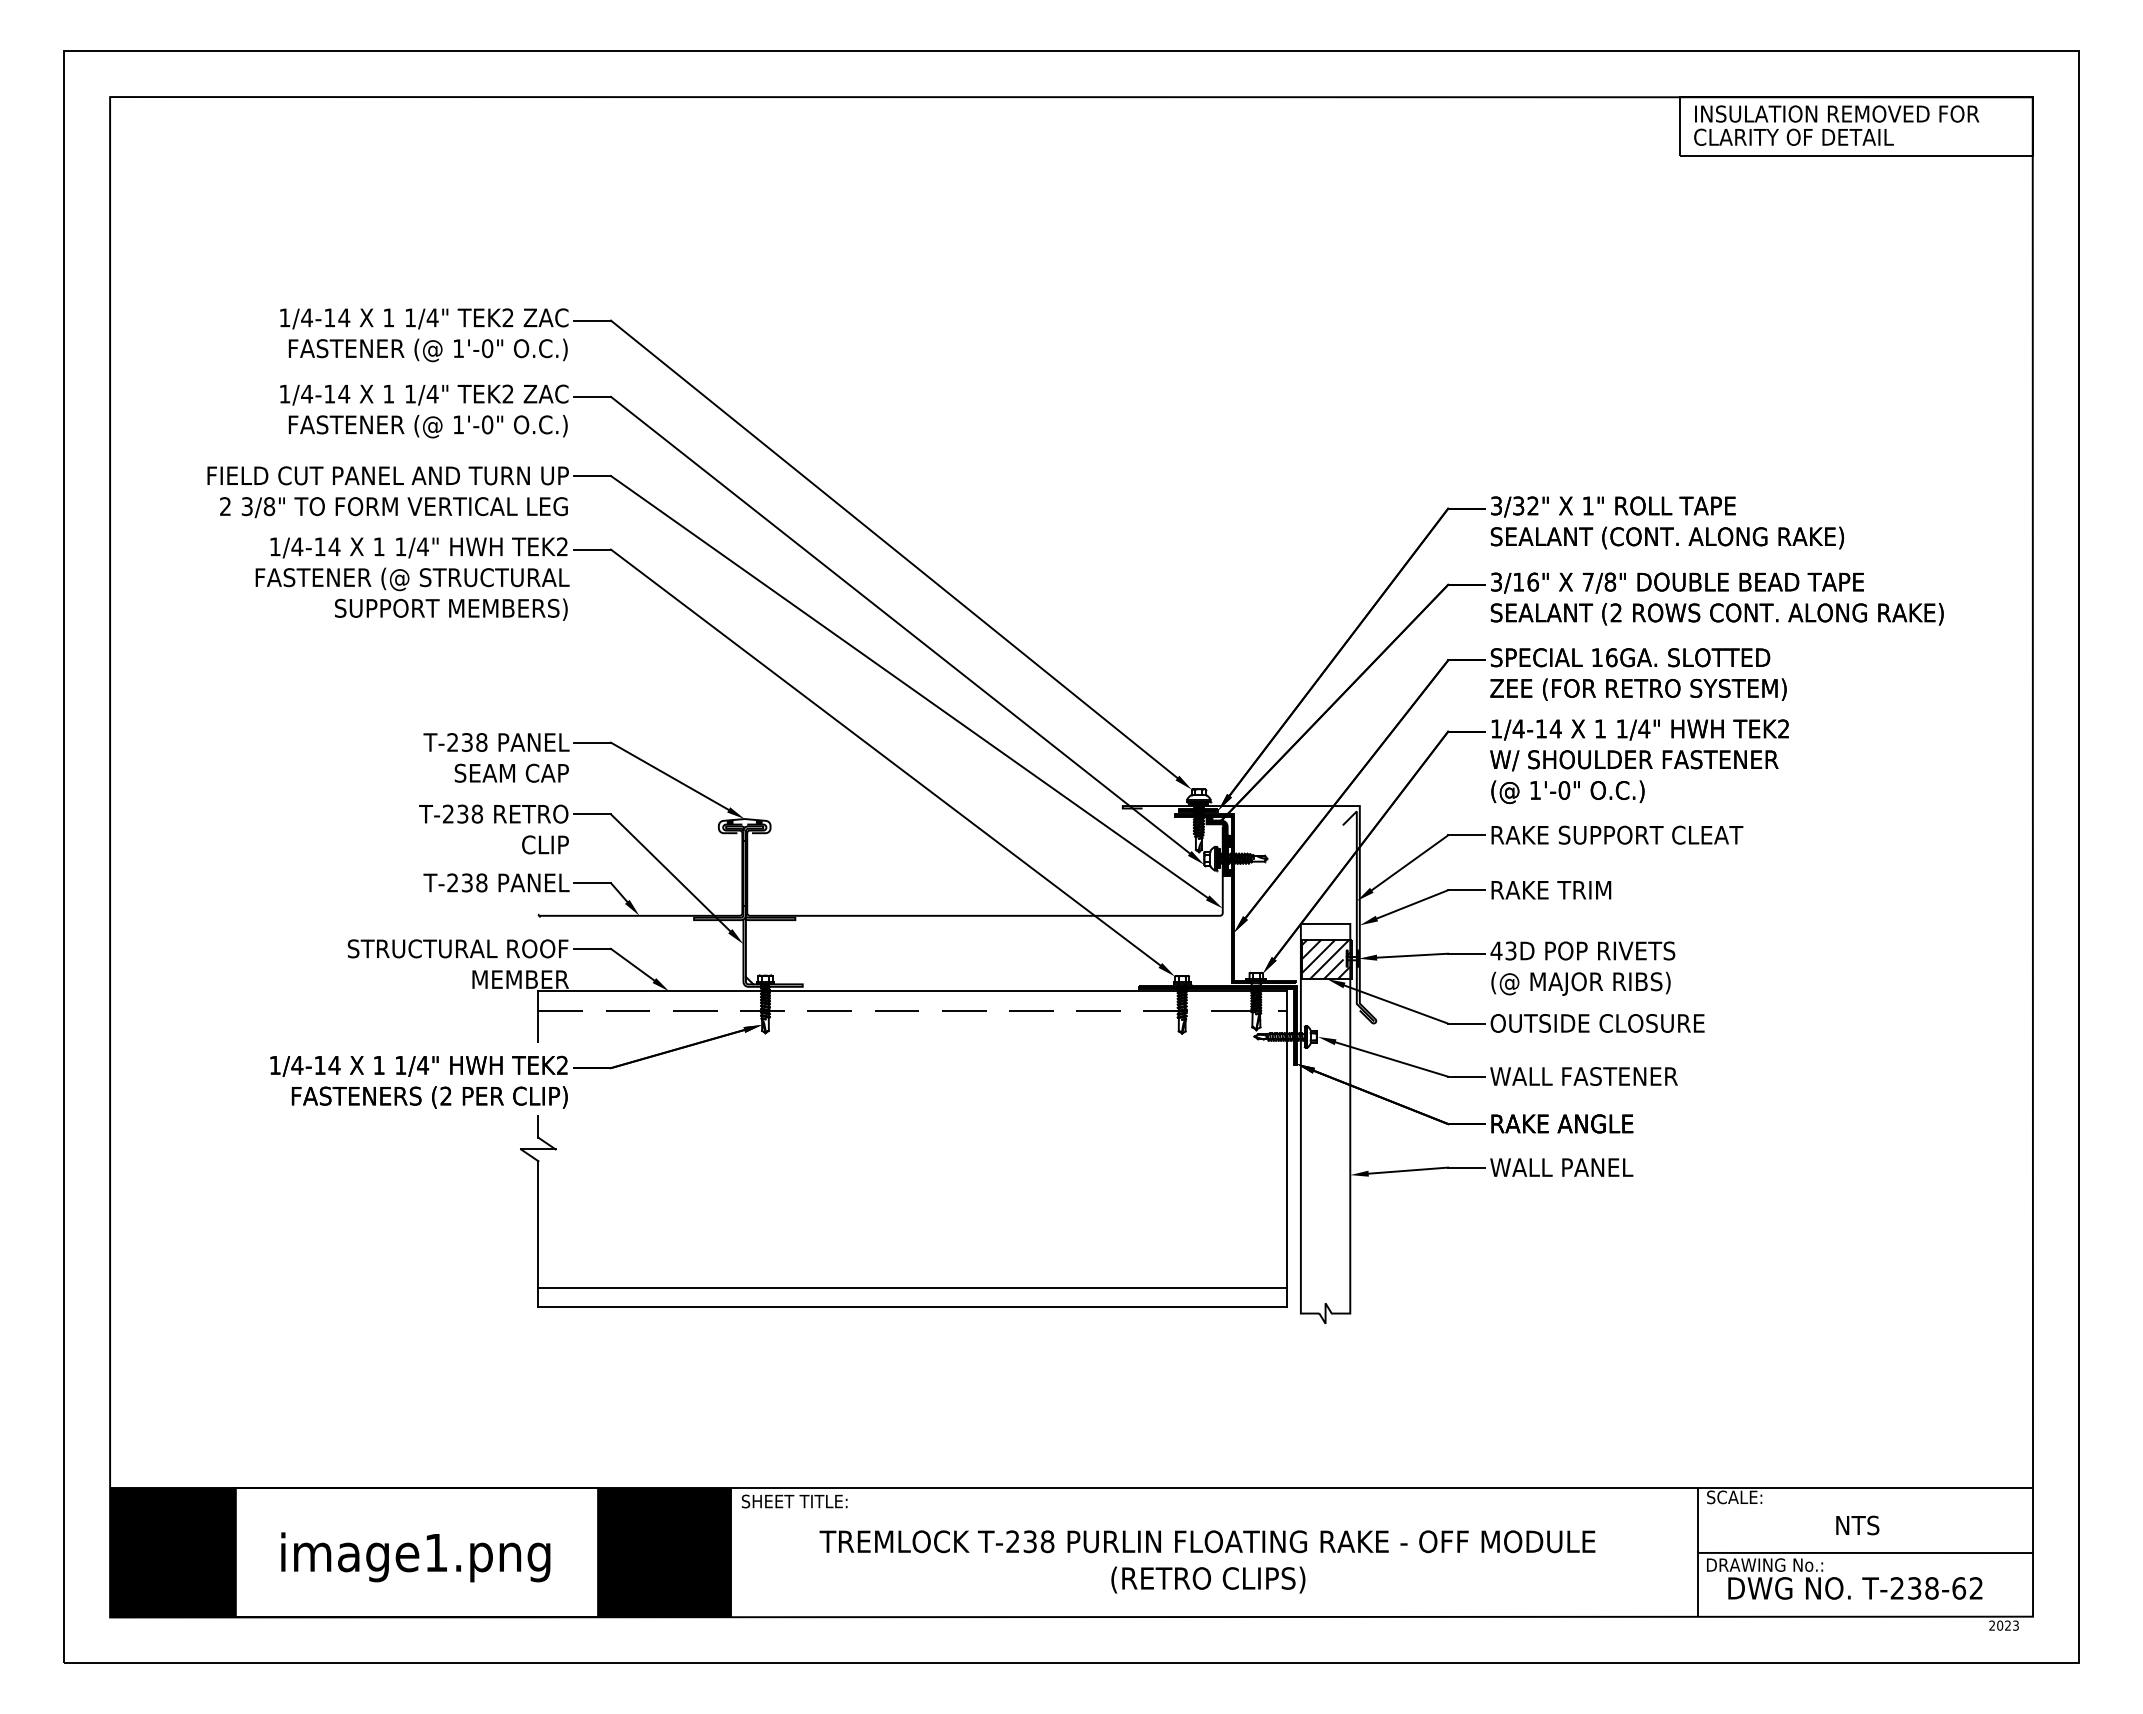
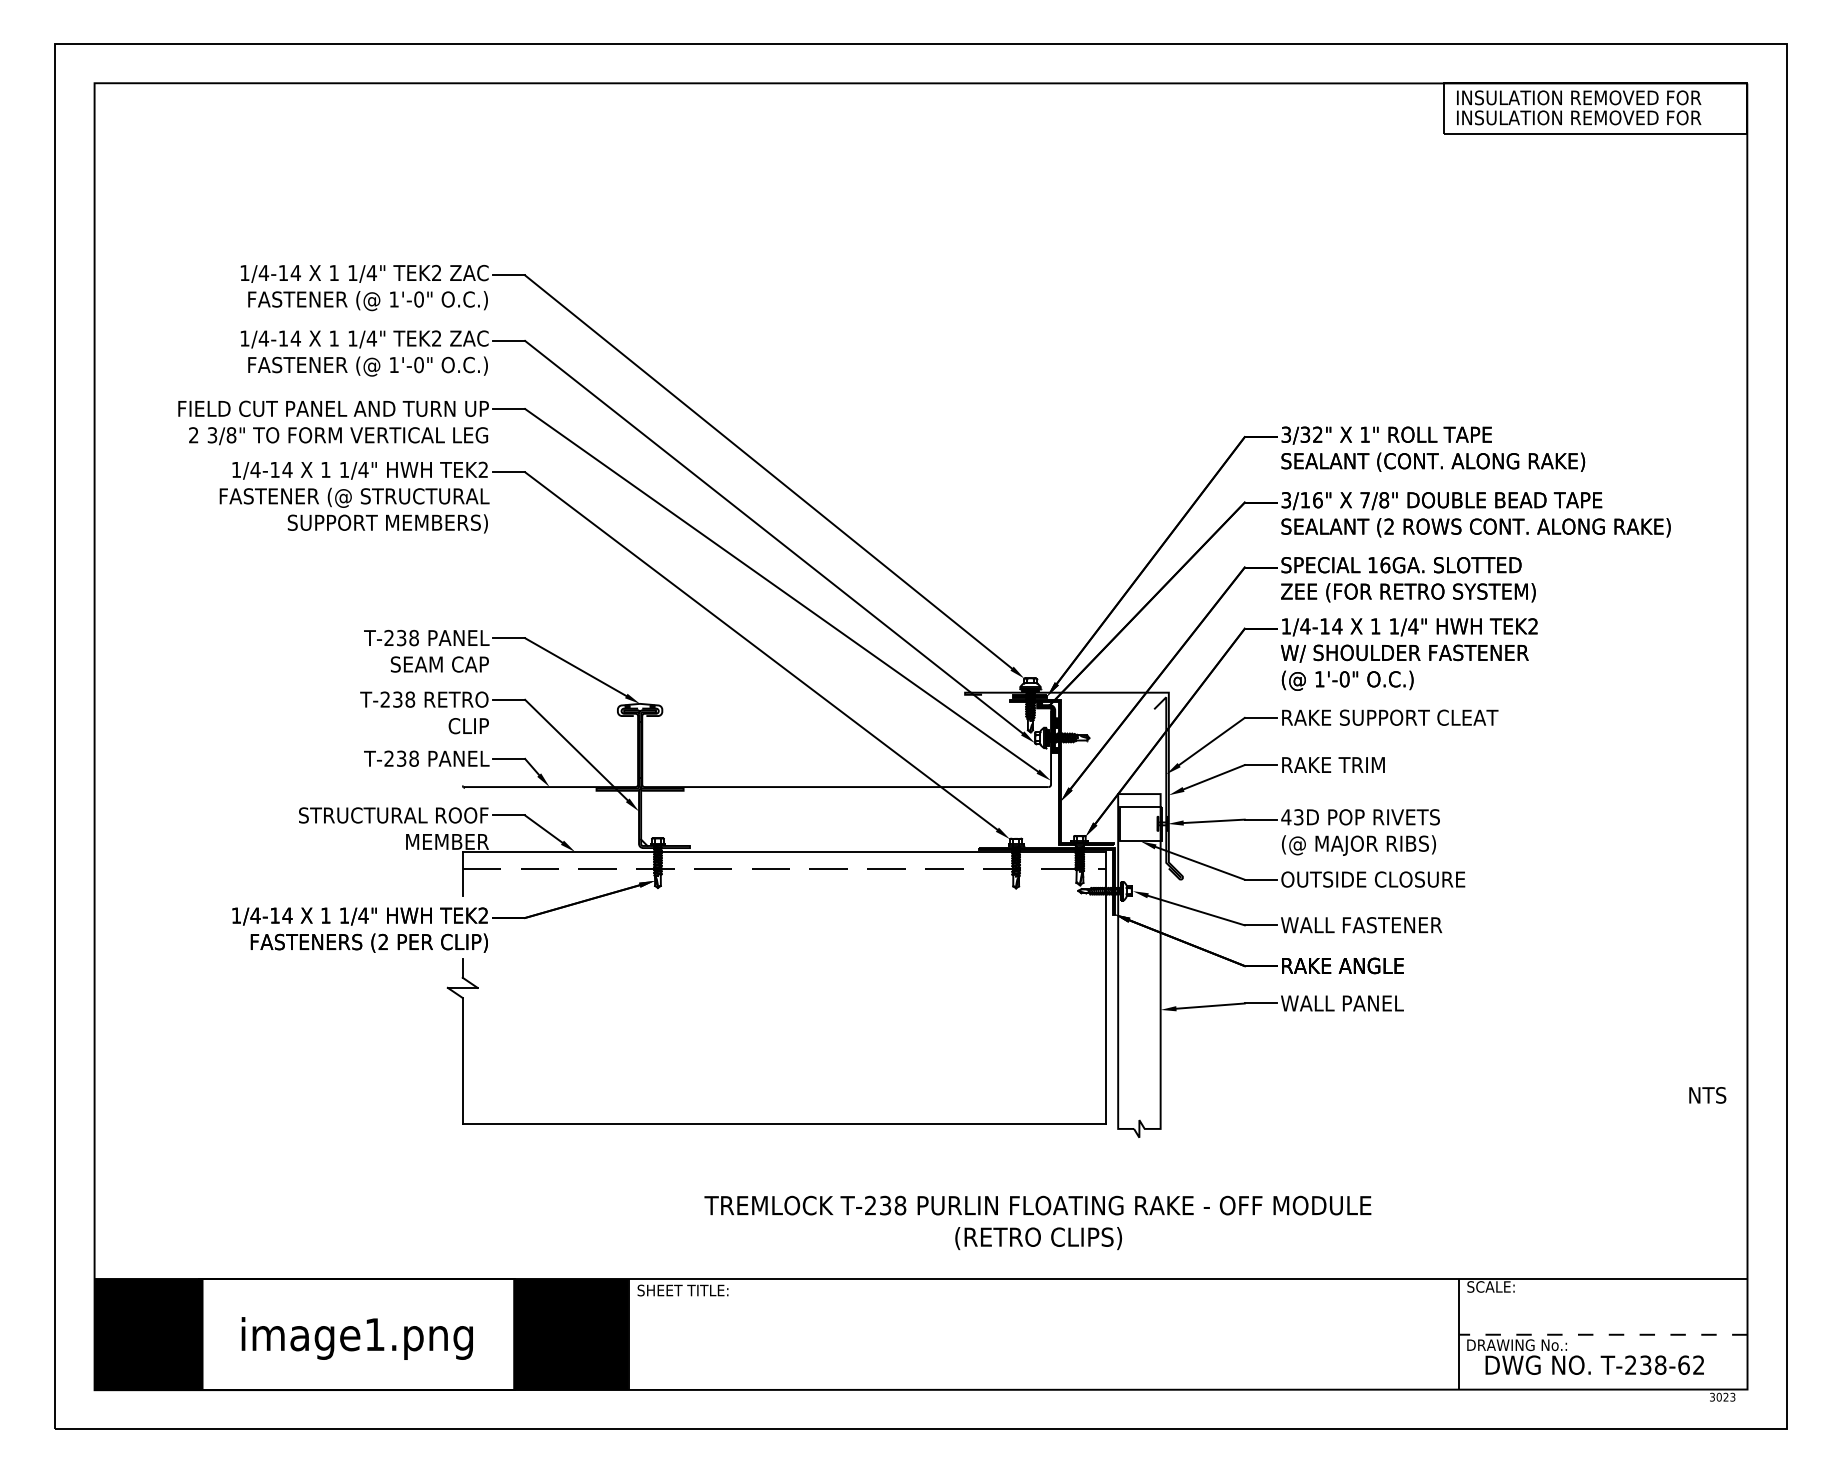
text: (1836, 136) -> (1578, 117), CLARITY OF DETAIL -> INSULATION REMOVED FOR
hatch: (1326, 959) -> (1140, 824), removed
line: (912, 1287) -> (784, 1106), removed
text: (1857, 1525) -> (1707, 1095), moved
line: (1865, 1552) -> (1603, 1334), solid -> dashed
text: (1207, 1561) -> (1037, 1222), moved
text: (1992, 1625) -> (1712, 1397), 2023 -> 3023

